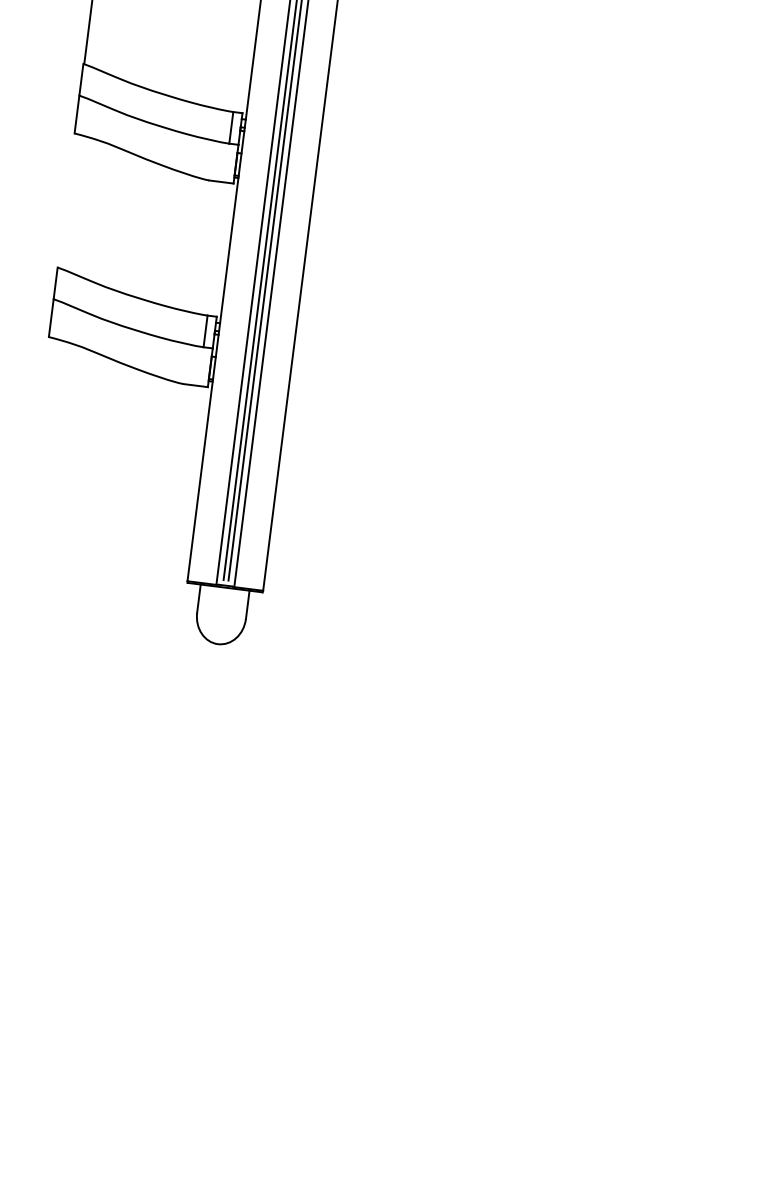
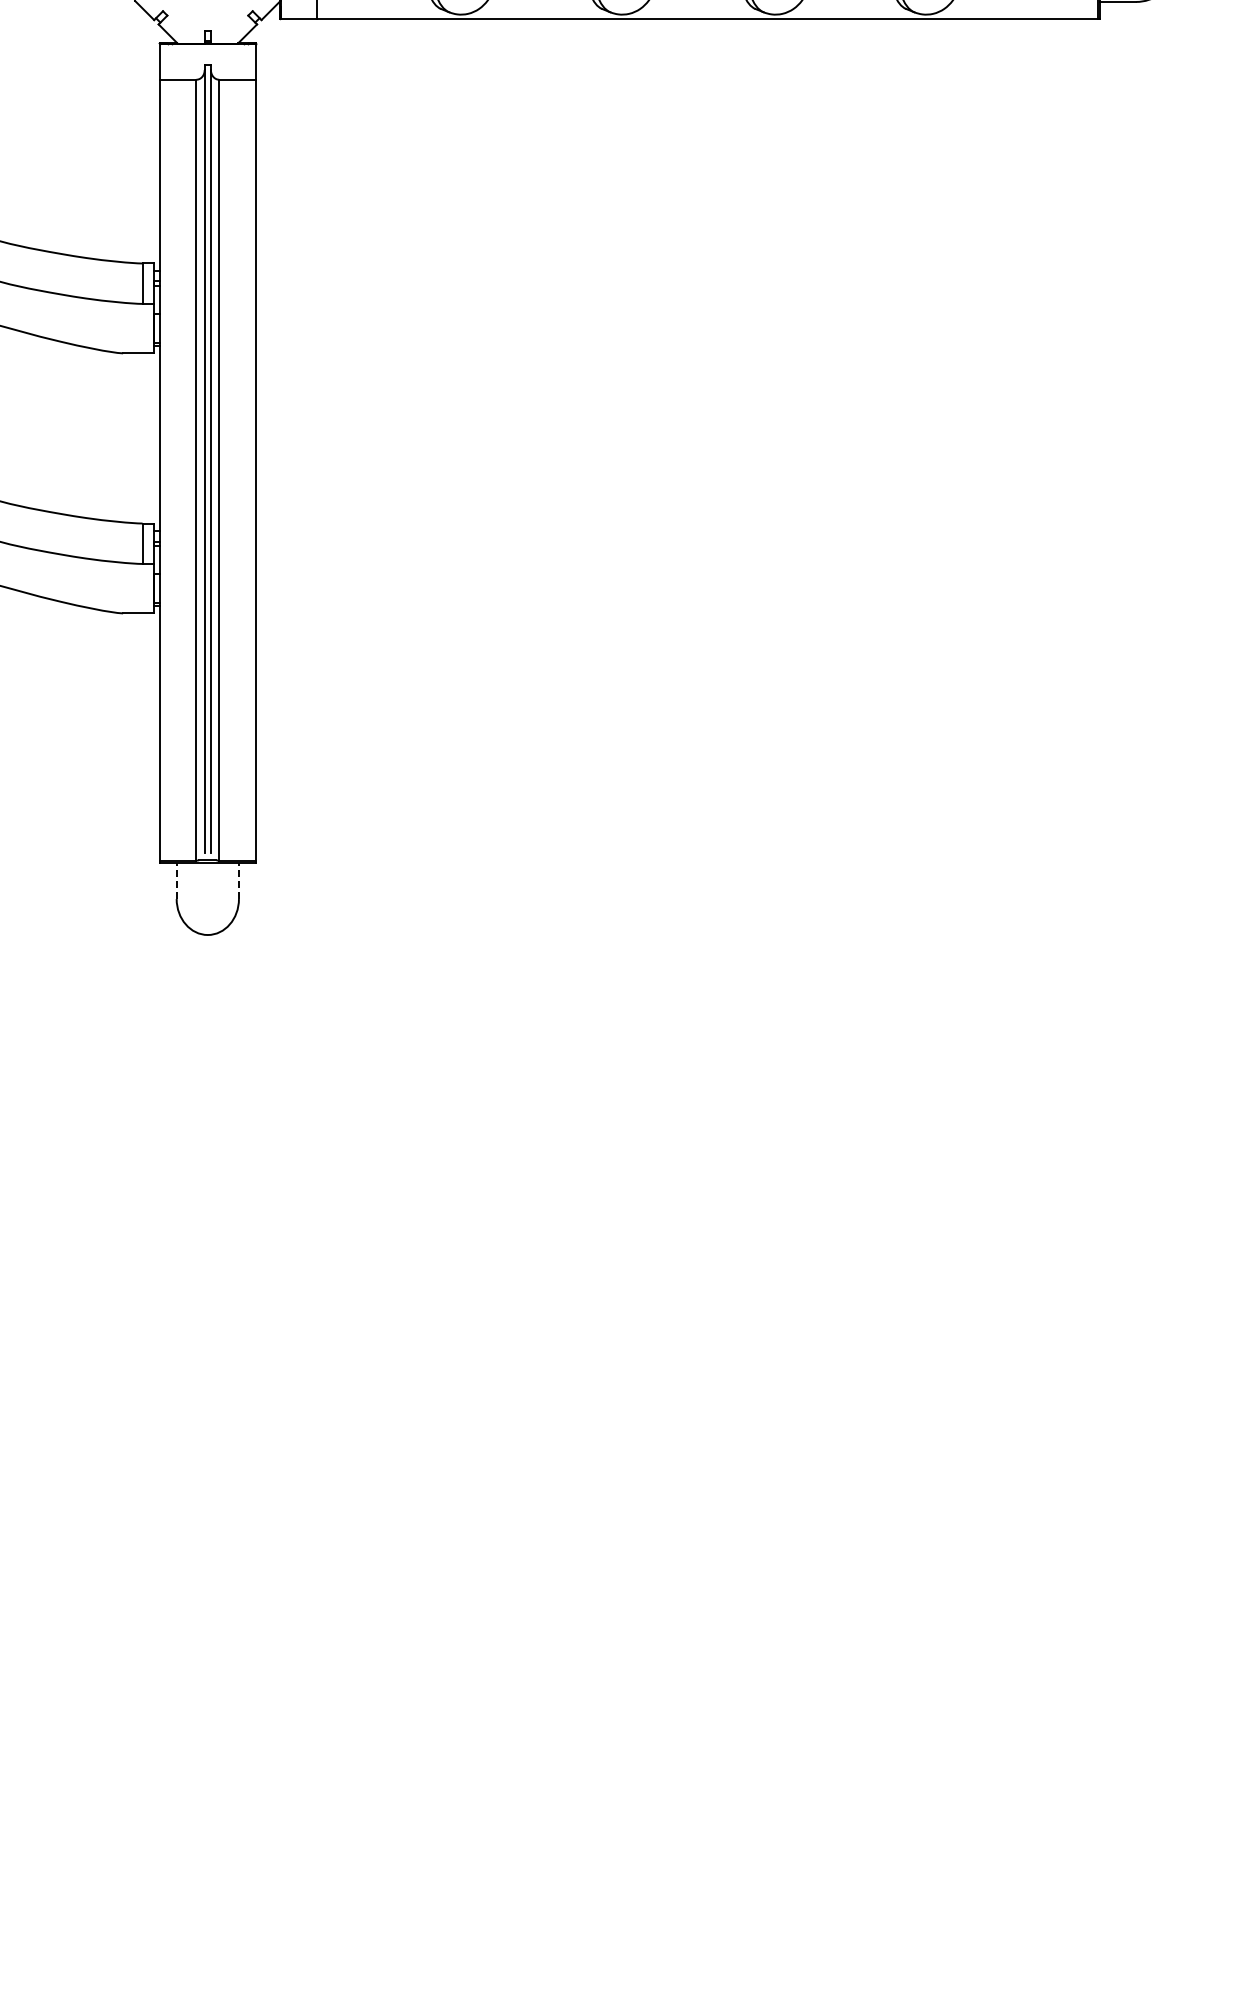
line: (198, 598) -> (176, 880), solid -> dashed
line: (248, 604) -> (239, 880), solid -> dashed

